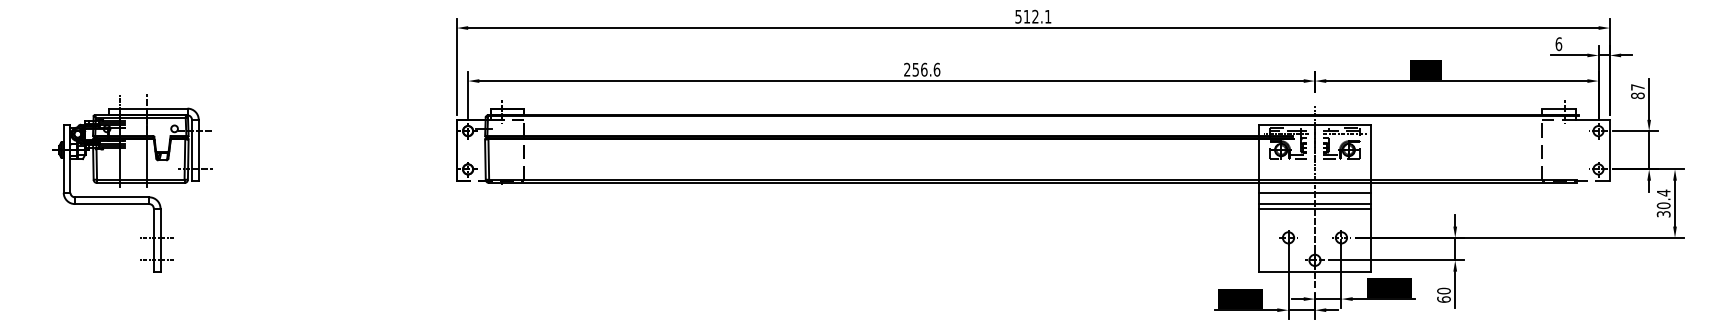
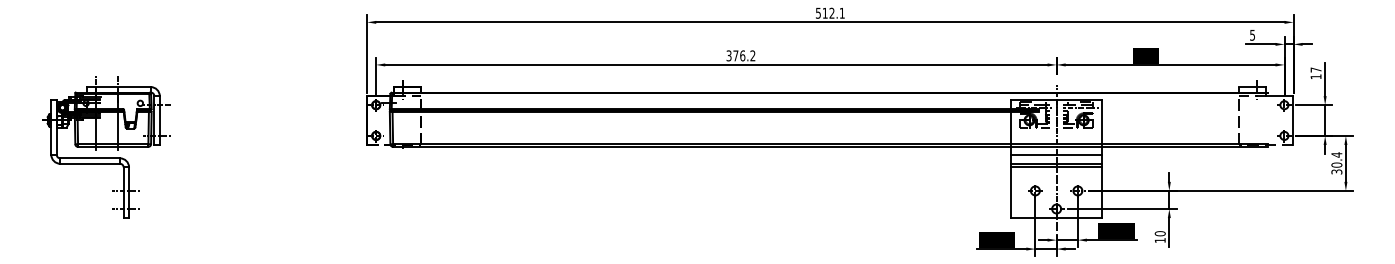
text: (1558, 43) -> (1252, 34), 6 -> 5
text: (921, 69) -> (740, 55), 256.6 -> 376.2
text: (1637, 95) -> (1315, 76), 87 -> 17
text: (1443, 299) -> (1159, 240), 60 -> 10

